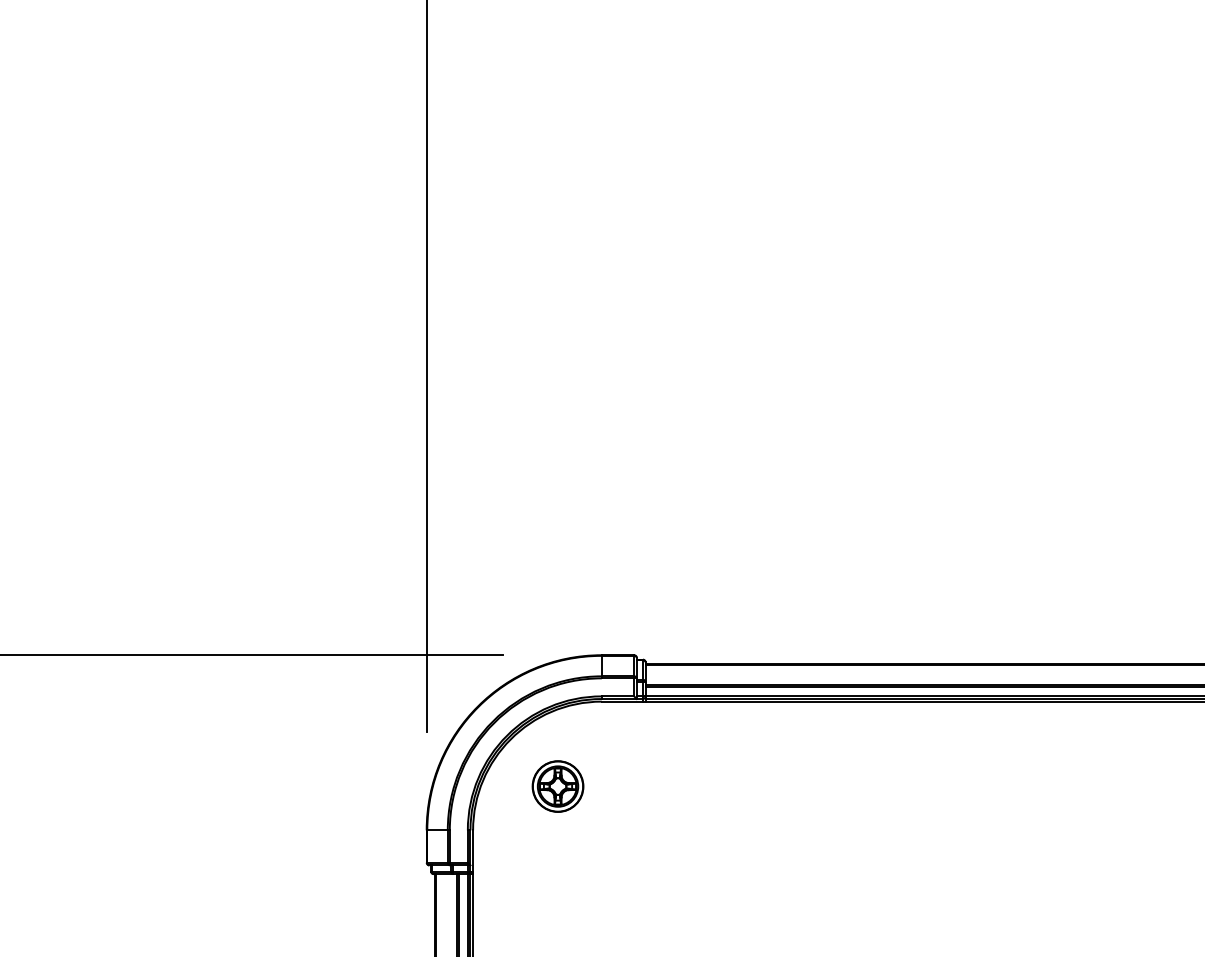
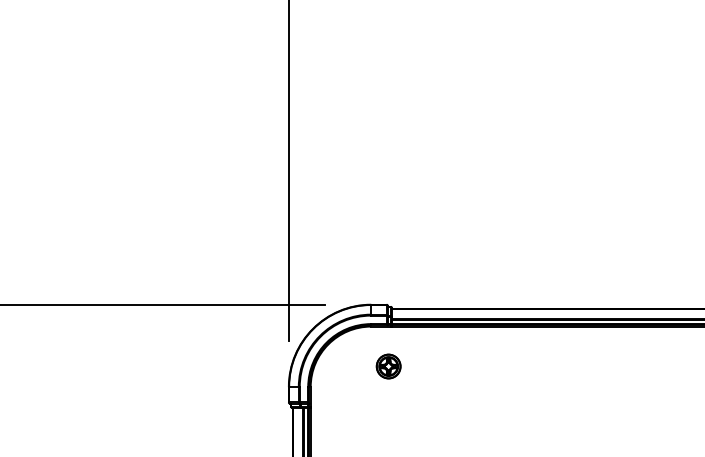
part: (557, 786) -> (388, 366), moved

